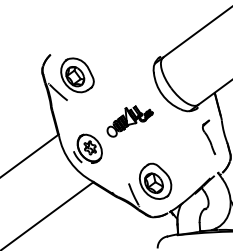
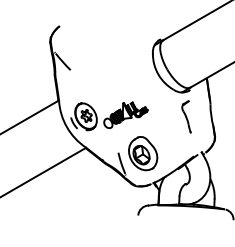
part: (76, 74) -> (81, 47), removed
part: (129, 120) -> (125, 114), moved
part: (208, 137) -> (186, 116), moved

